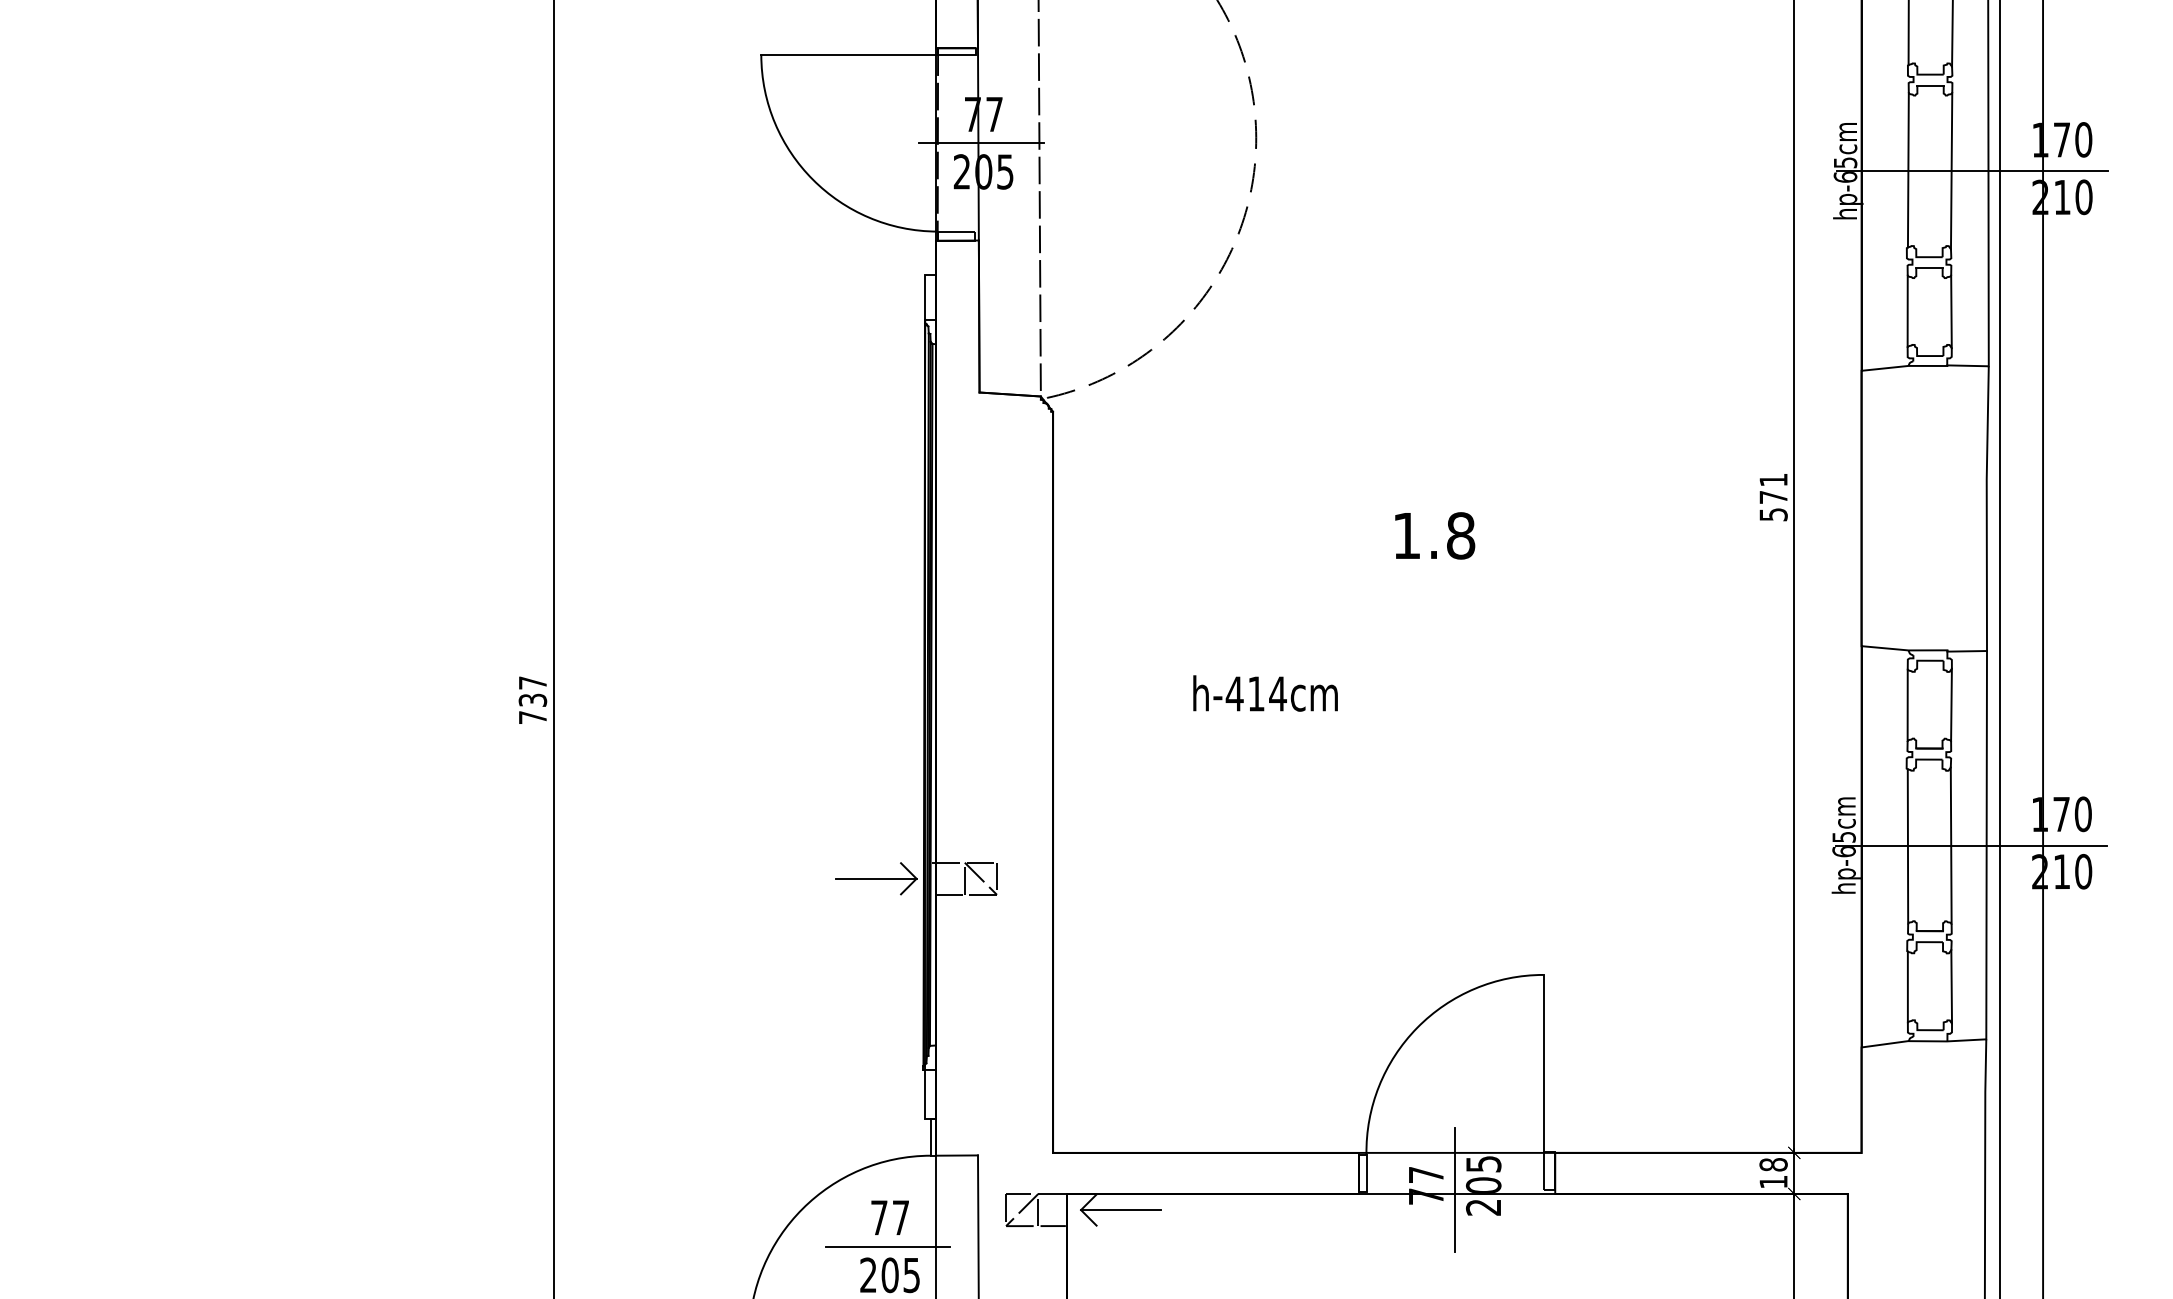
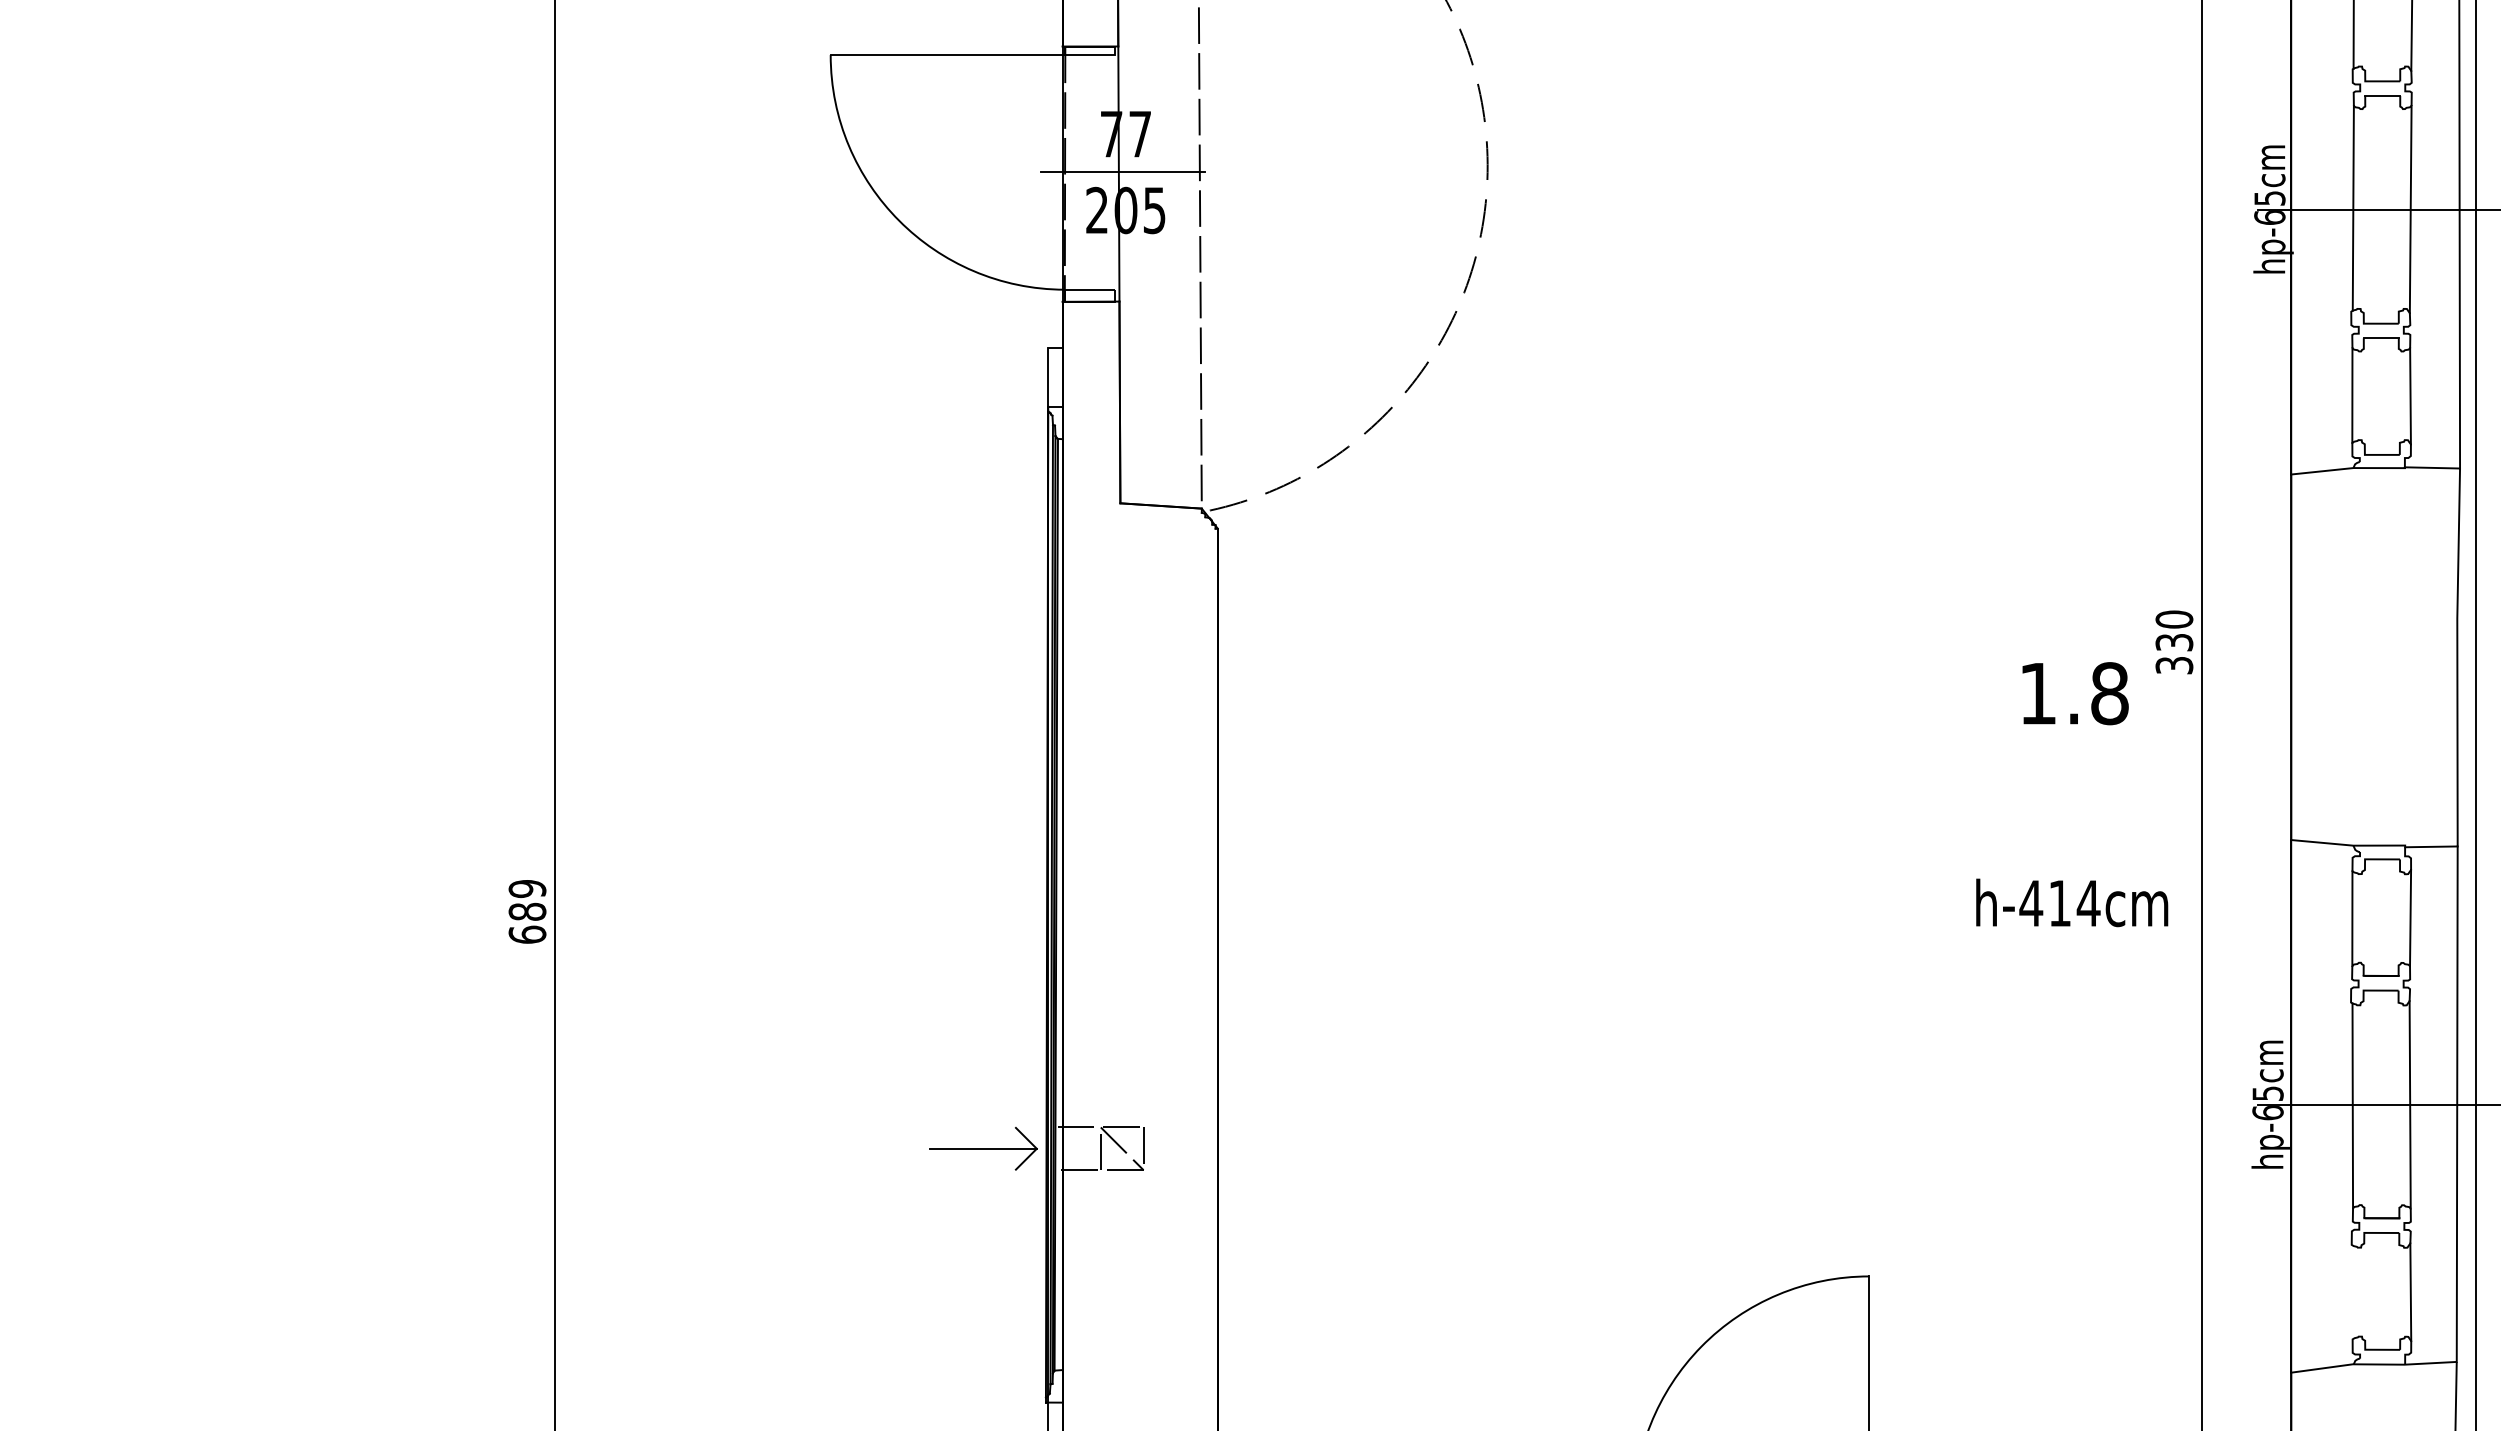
text: (1773, 496) -> (2174, 641), 571 -> 330
text: (1435, 535) -> (2076, 693), moved
text: (1265, 693) -> (2072, 902), moved
text: (532, 700) -> (526, 912), 737 -> 689
line: (1907, 986) -> (2352, 1291), removed

